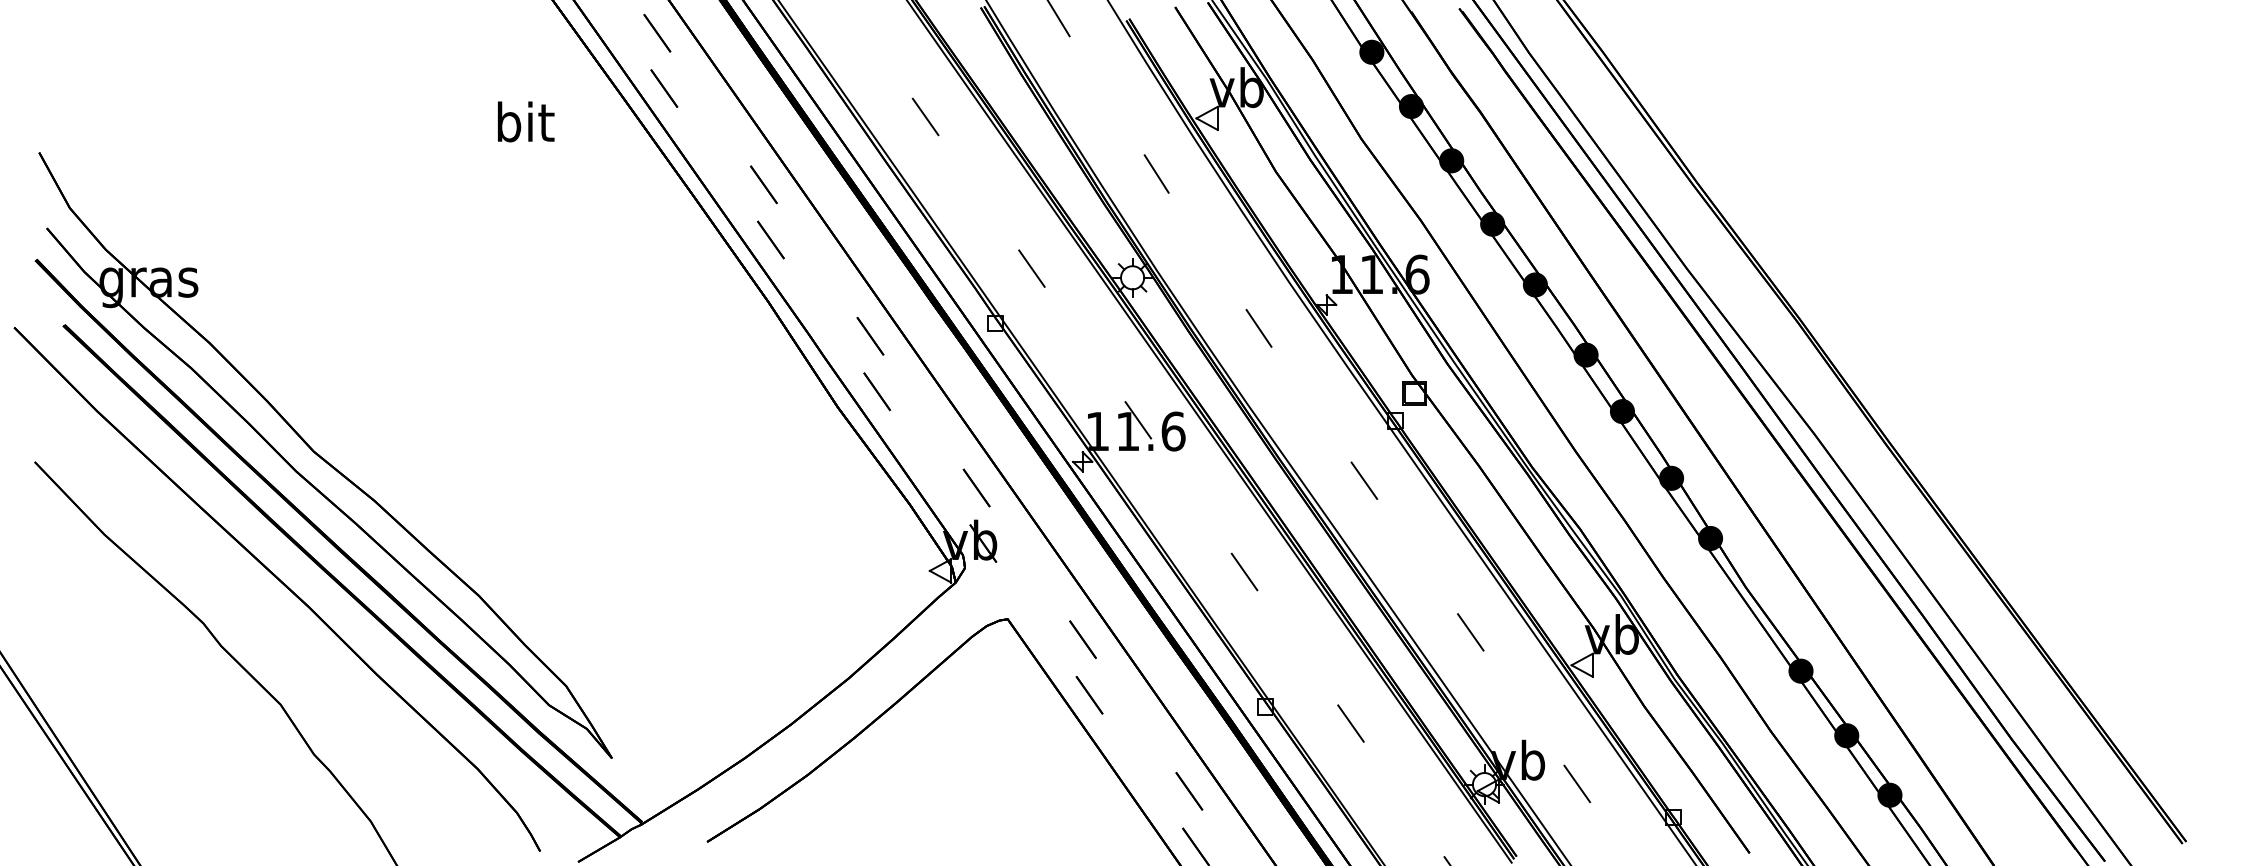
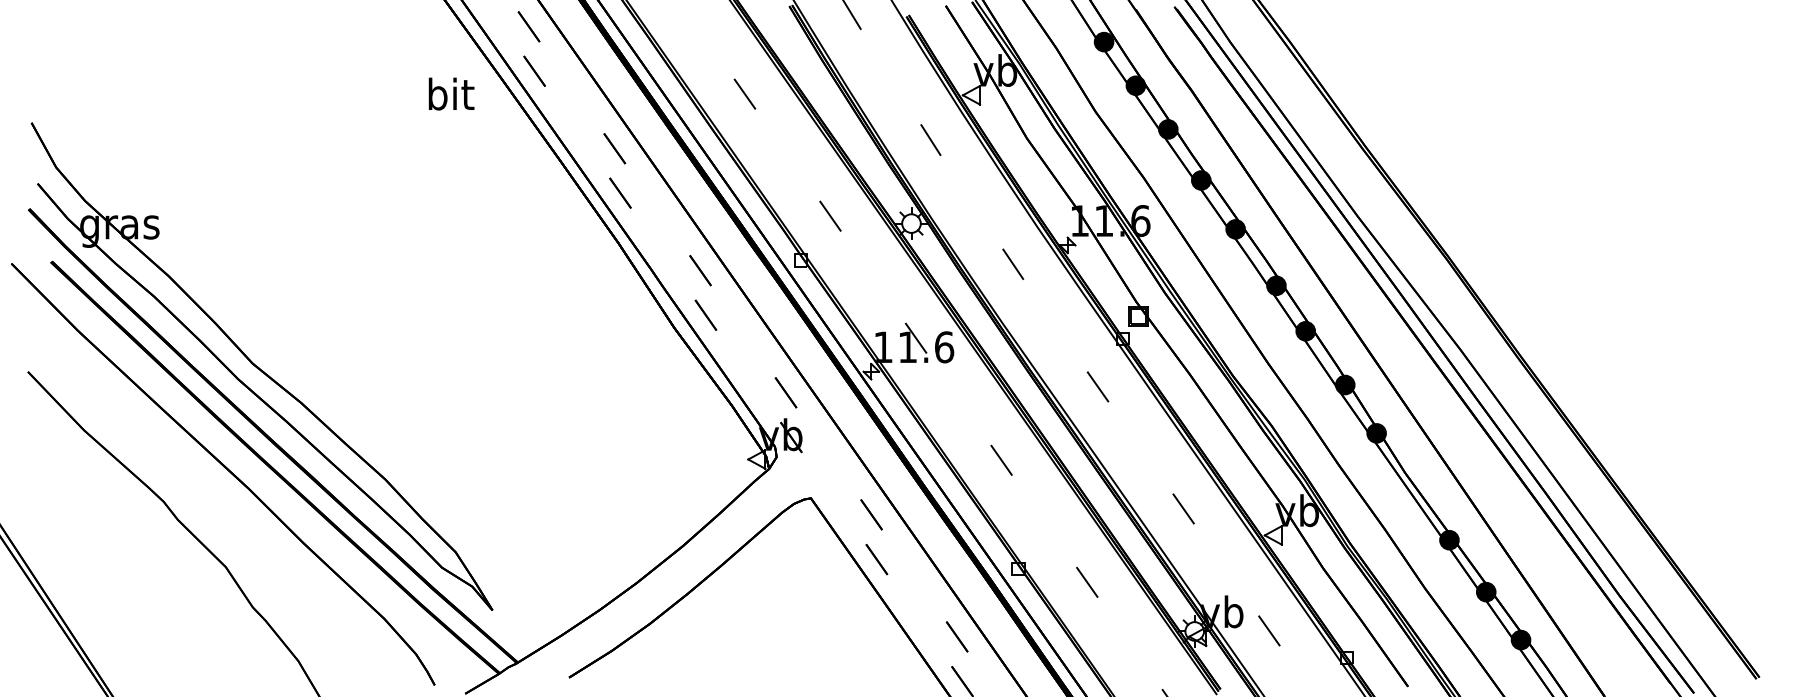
text: (526, 121) -> (451, 93), moved

